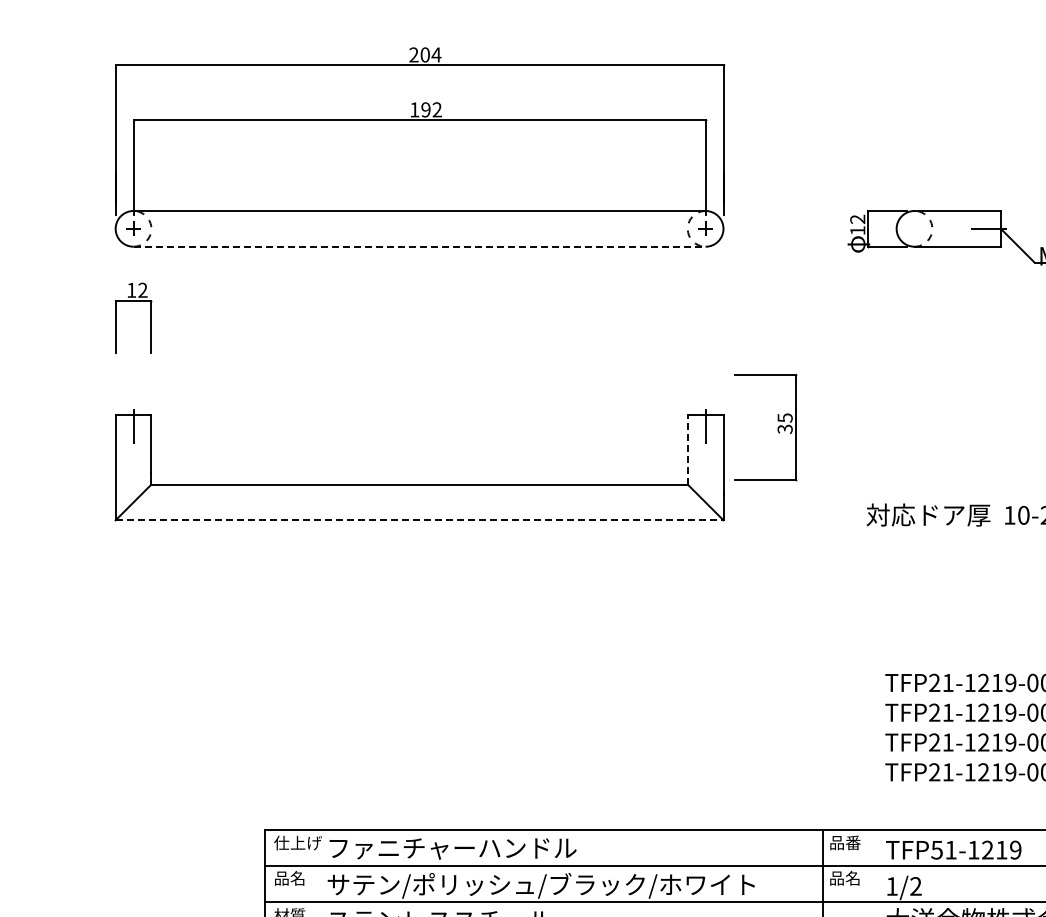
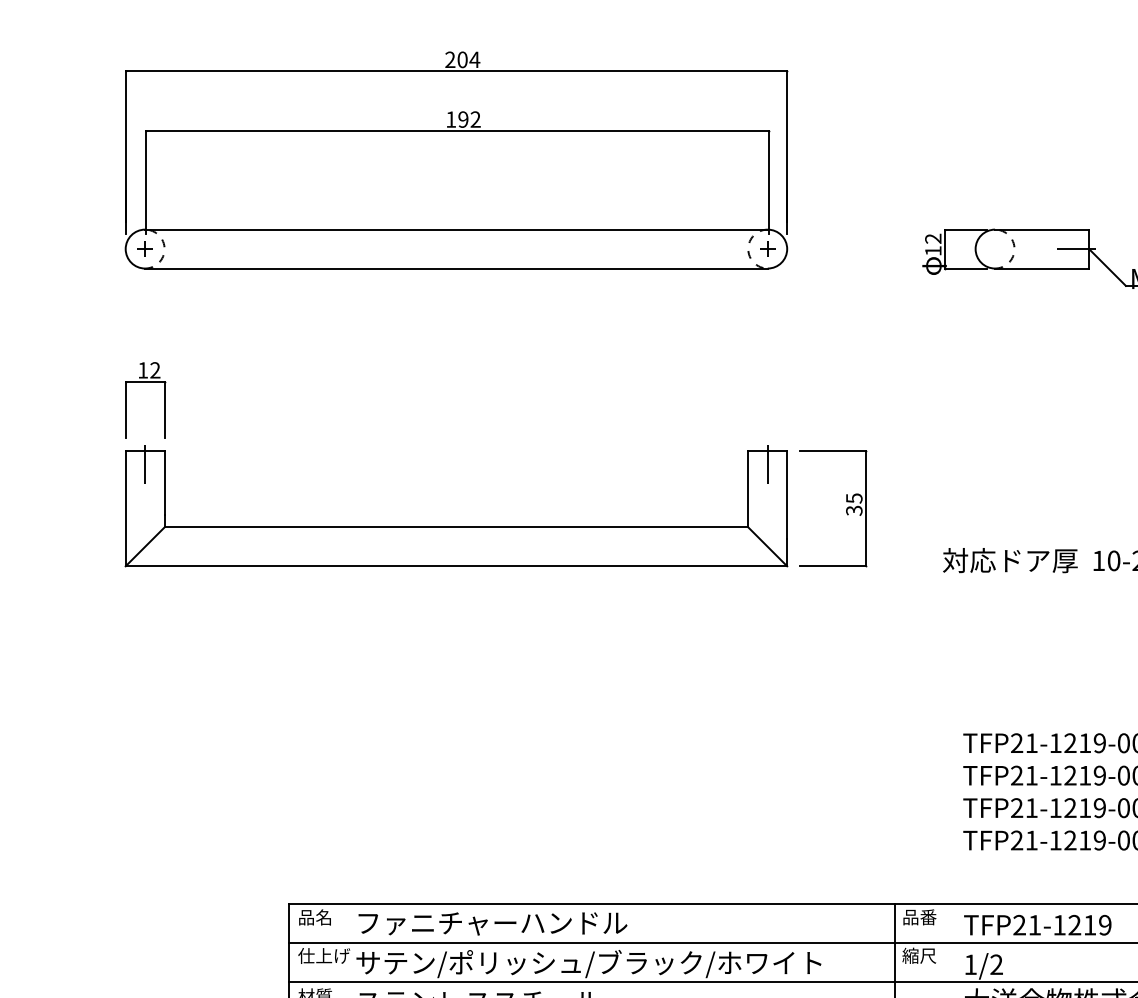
line: (420, 246) -> (457, 268), dashed -> solid
part: (133, 301) -> (145, 382), moved
part: (777, 428) -> (845, 509), moved
line: (687, 449) -> (748, 489), dashed -> solid
line: (419, 520) -> (456, 566), dashed -> solid
text: (297, 842) -> (323, 916), 仕上げ -> 品名
text: (936, 849) -> (1019, 924), TFP51-1219 -> TFP21-1219
text: (844, 877) -> (918, 954), 品名 -> 縮尺
text: (297, 878) -> (323, 956), 品名 -> 仕上げ

